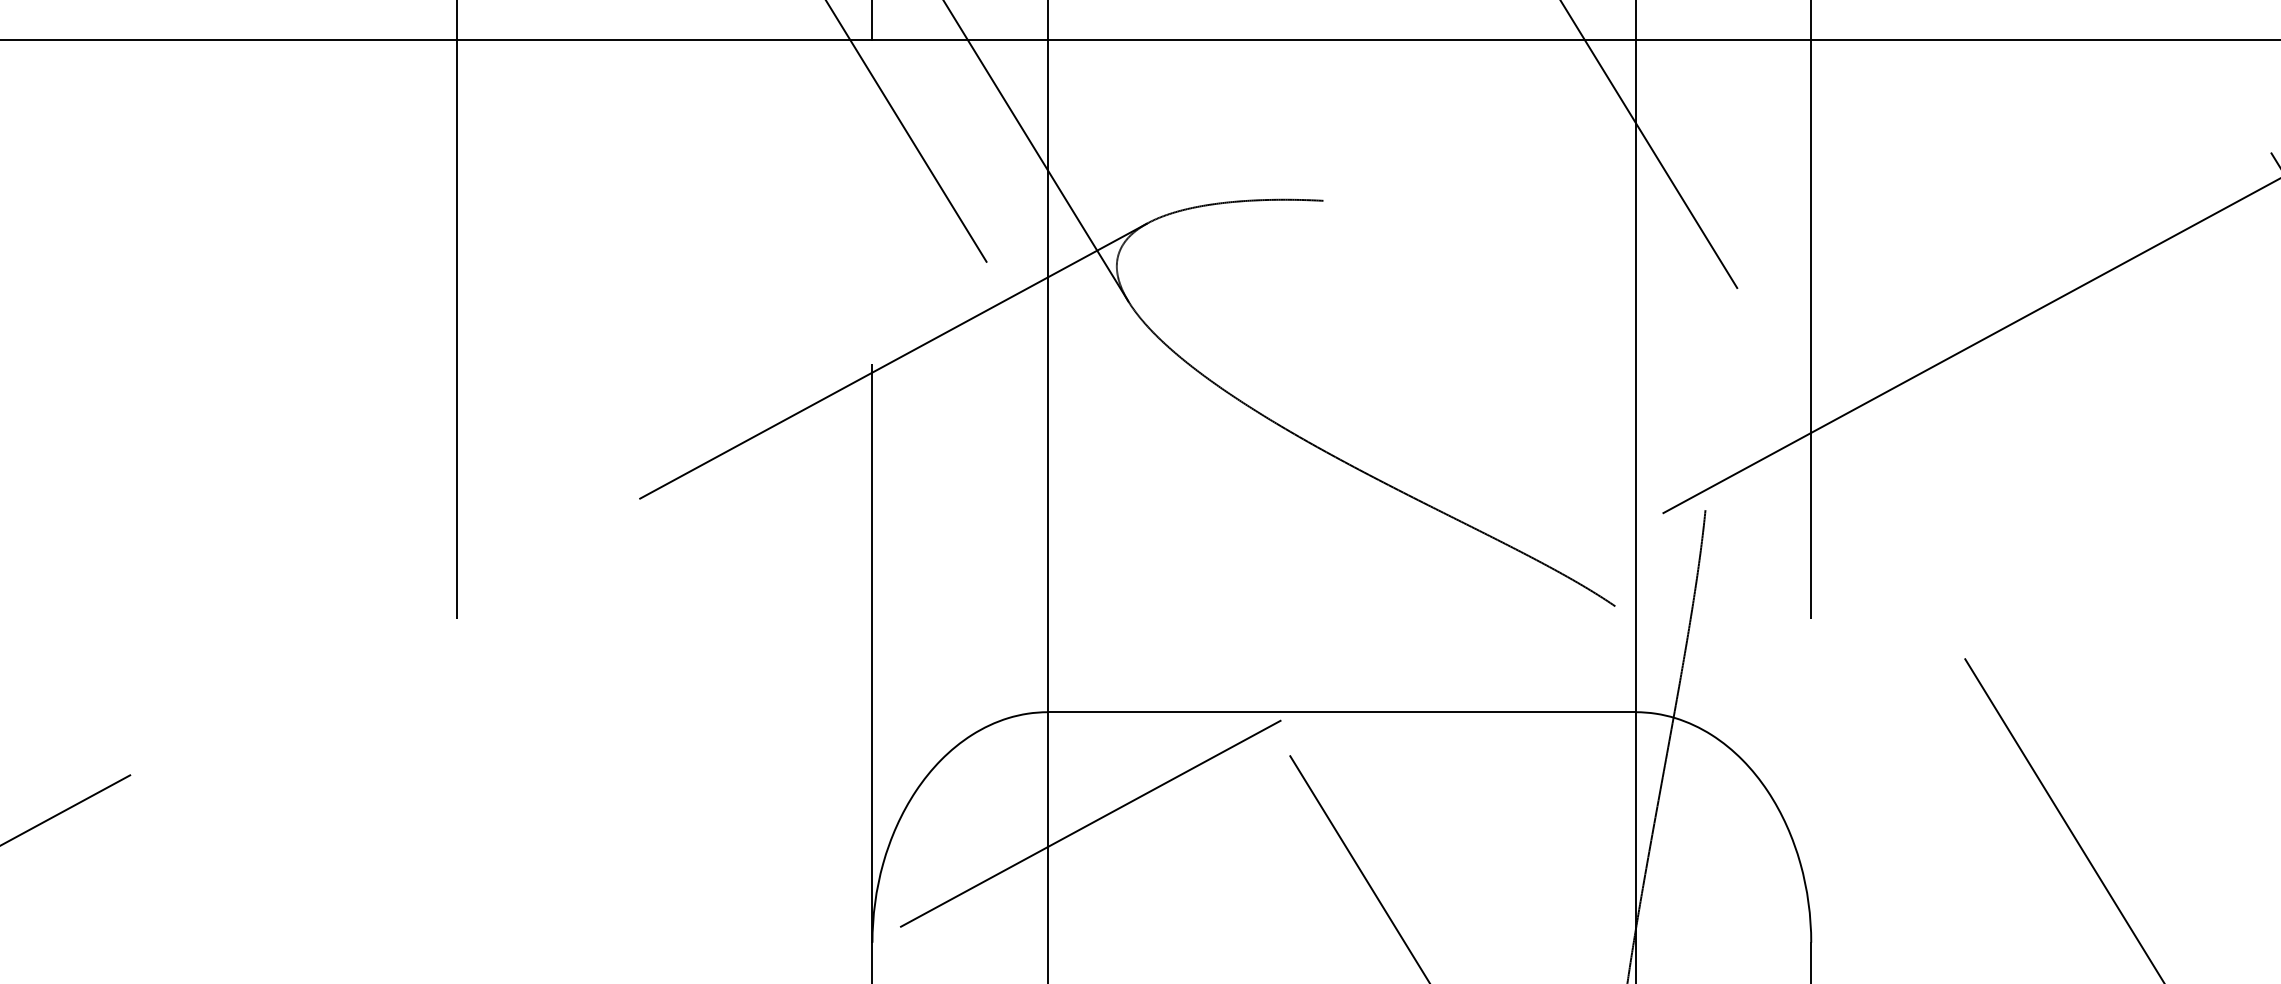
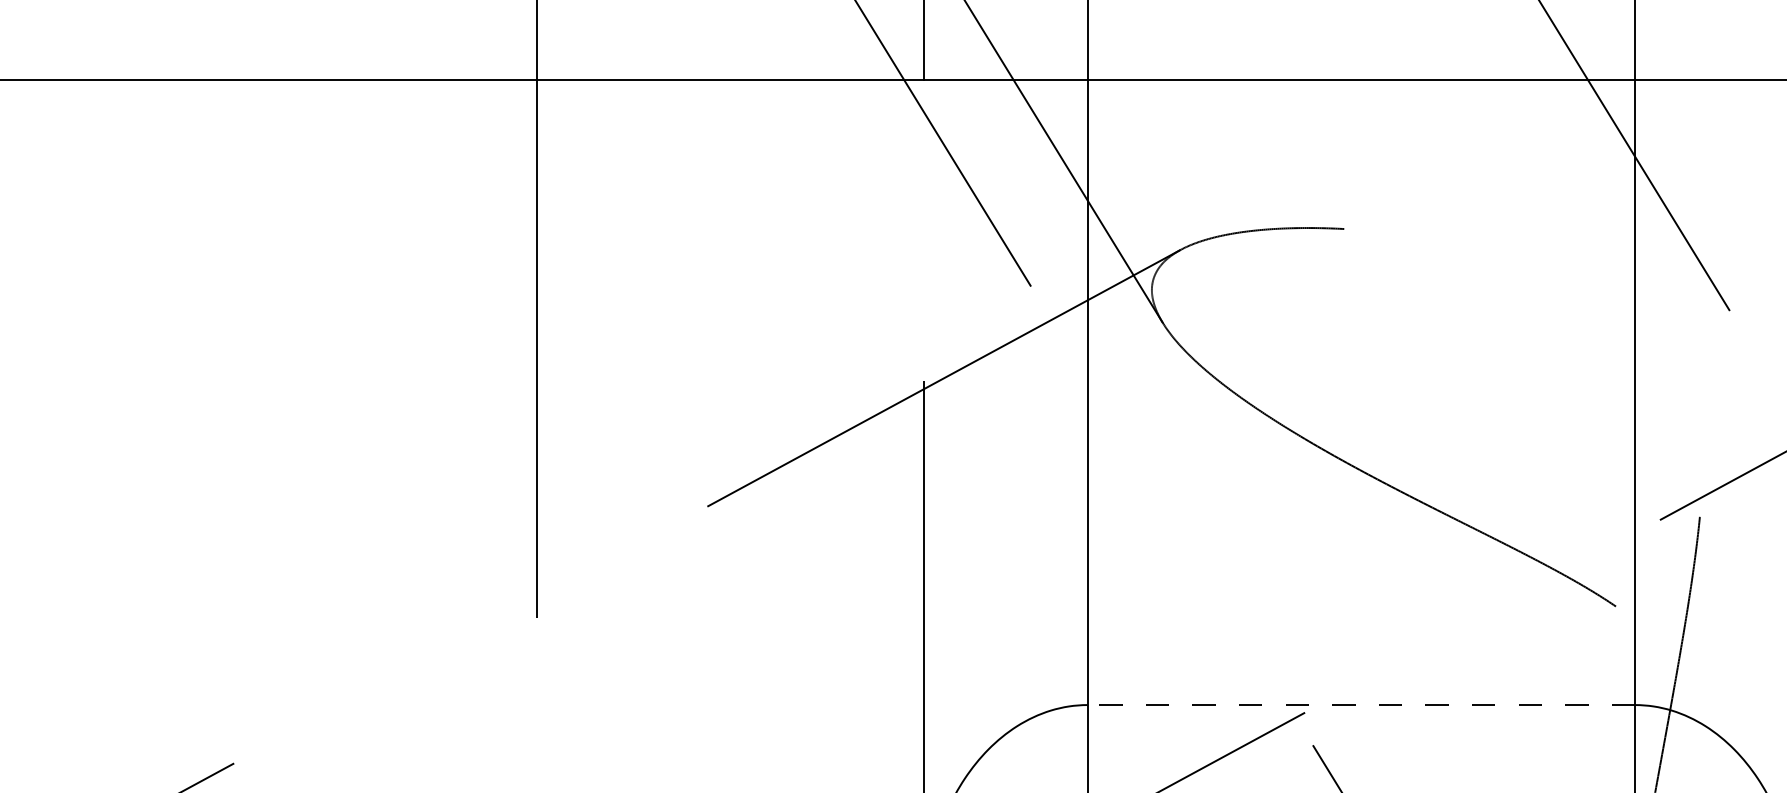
line: (1341, 712) -> (1361, 705), solid -> dashed

